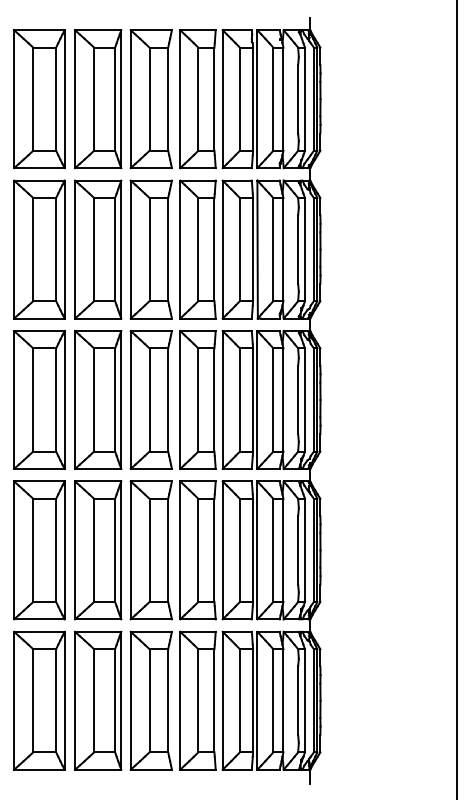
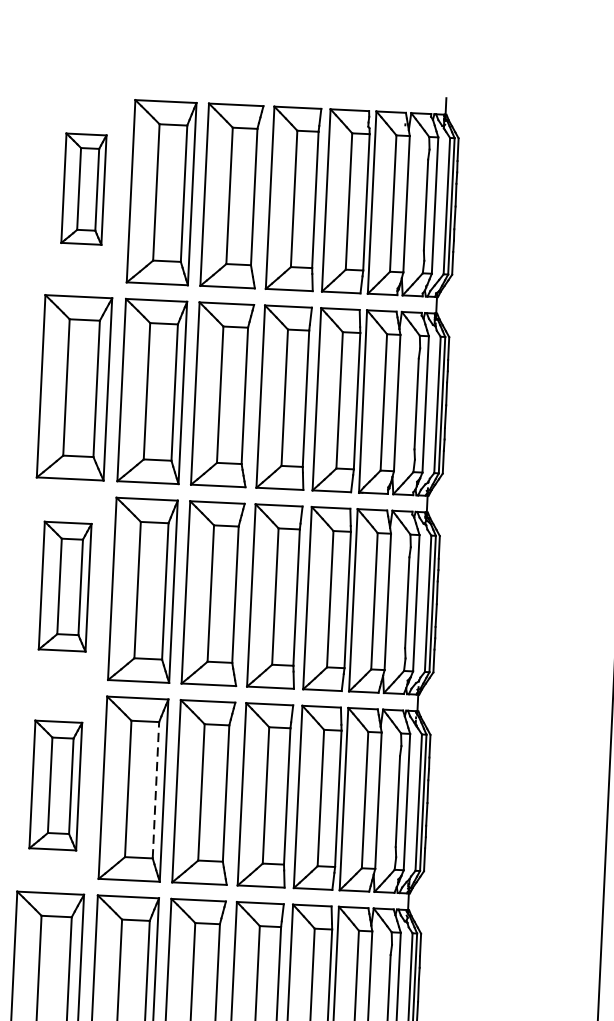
part: (39, 99) -> (84, 189), size x0.6
part: (39, 399) -> (65, 586), size x0.7
part: (39, 550) -> (55, 785), size x0.7
line: (115, 550) -> (156, 790), solid -> dashed

